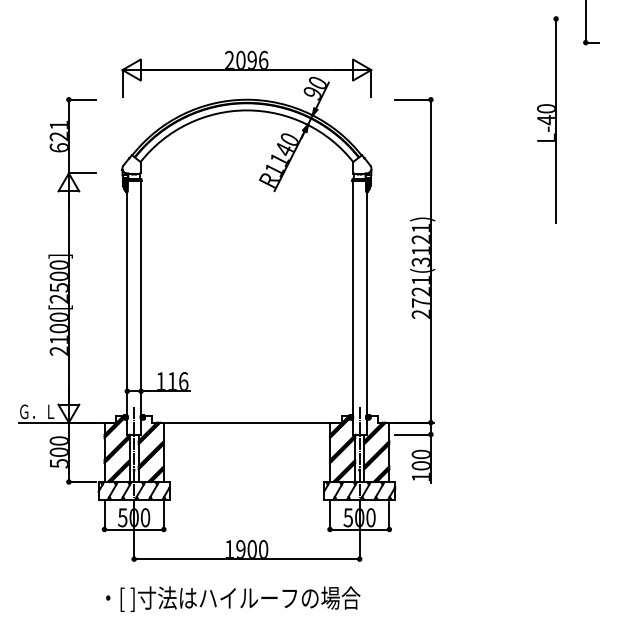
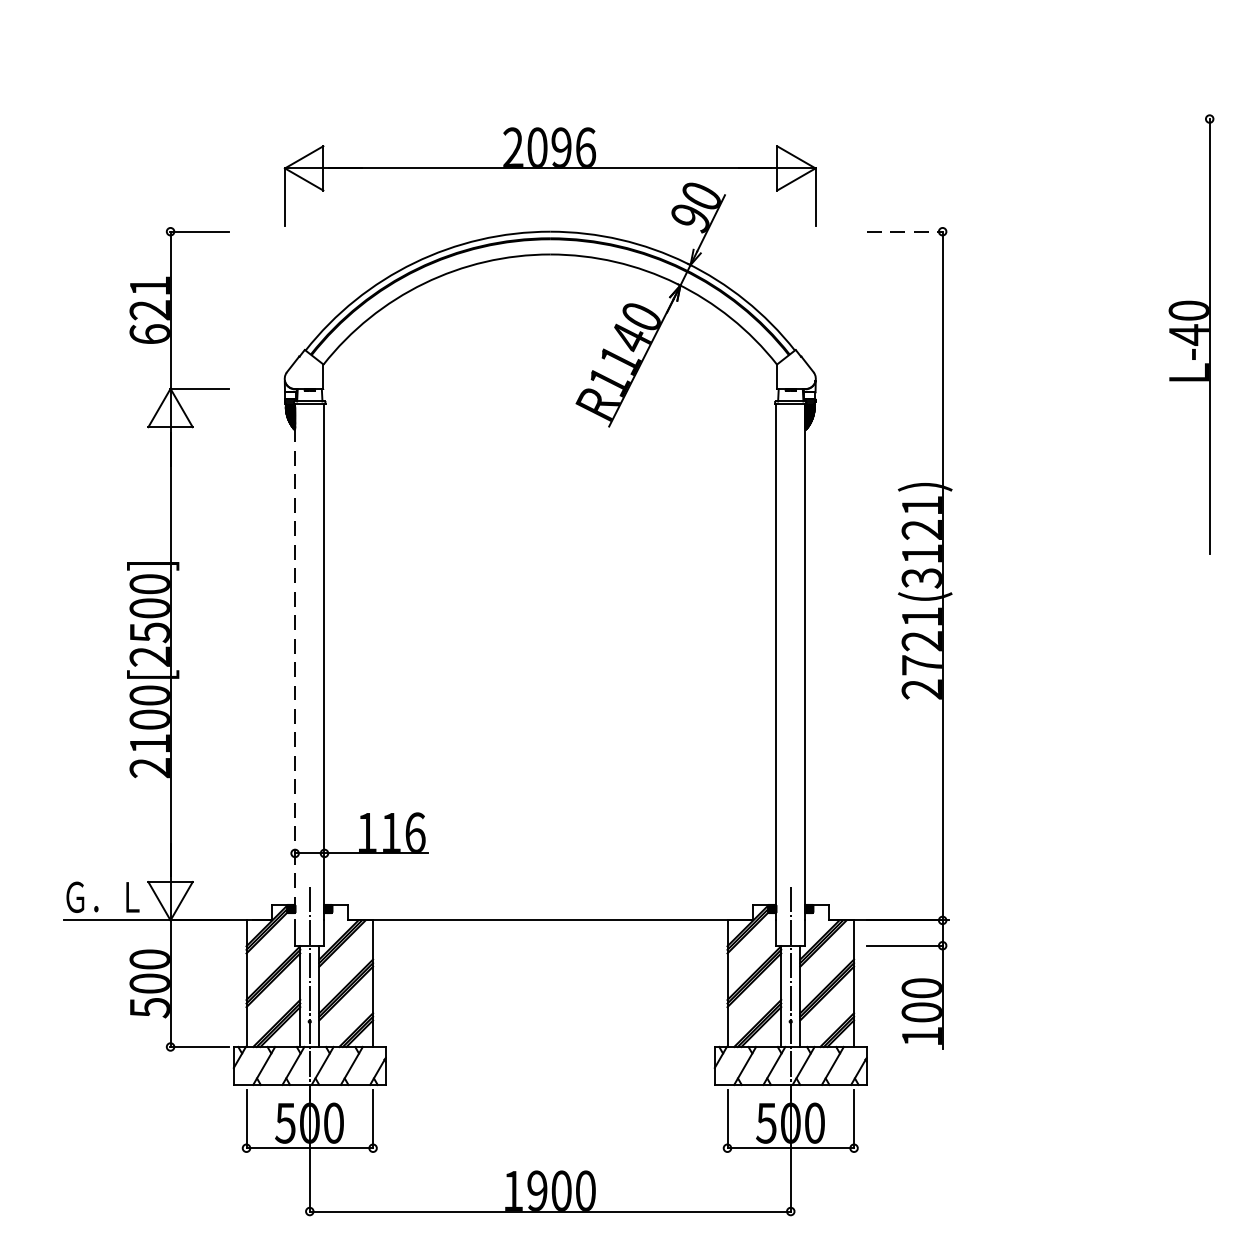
line: (413, 99) -> (905, 231), solid -> dashed
part: (547, 119) -> (1191, 333), moved
line: (127, 302) -> (295, 664), solid -> dashed

